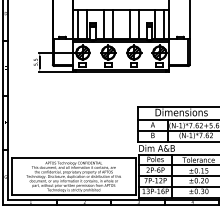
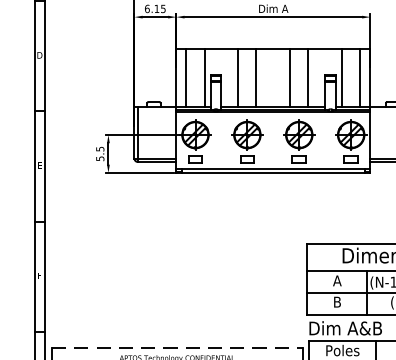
line: (74, 157) -> (178, 346), solid -> dashed

